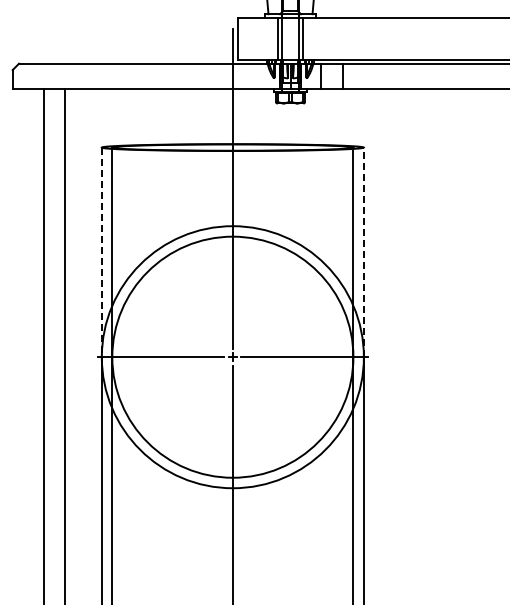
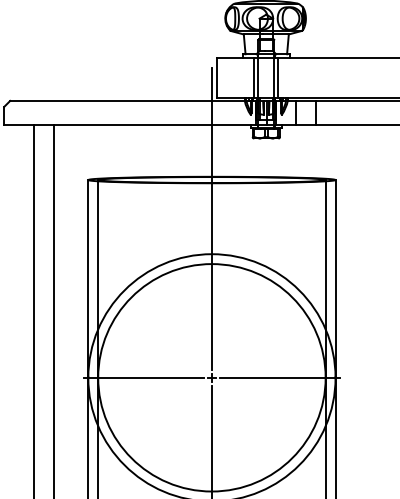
line: (101, 252) -> (88, 279), dashed -> solid
line: (363, 252) -> (335, 279), dashed -> solid

